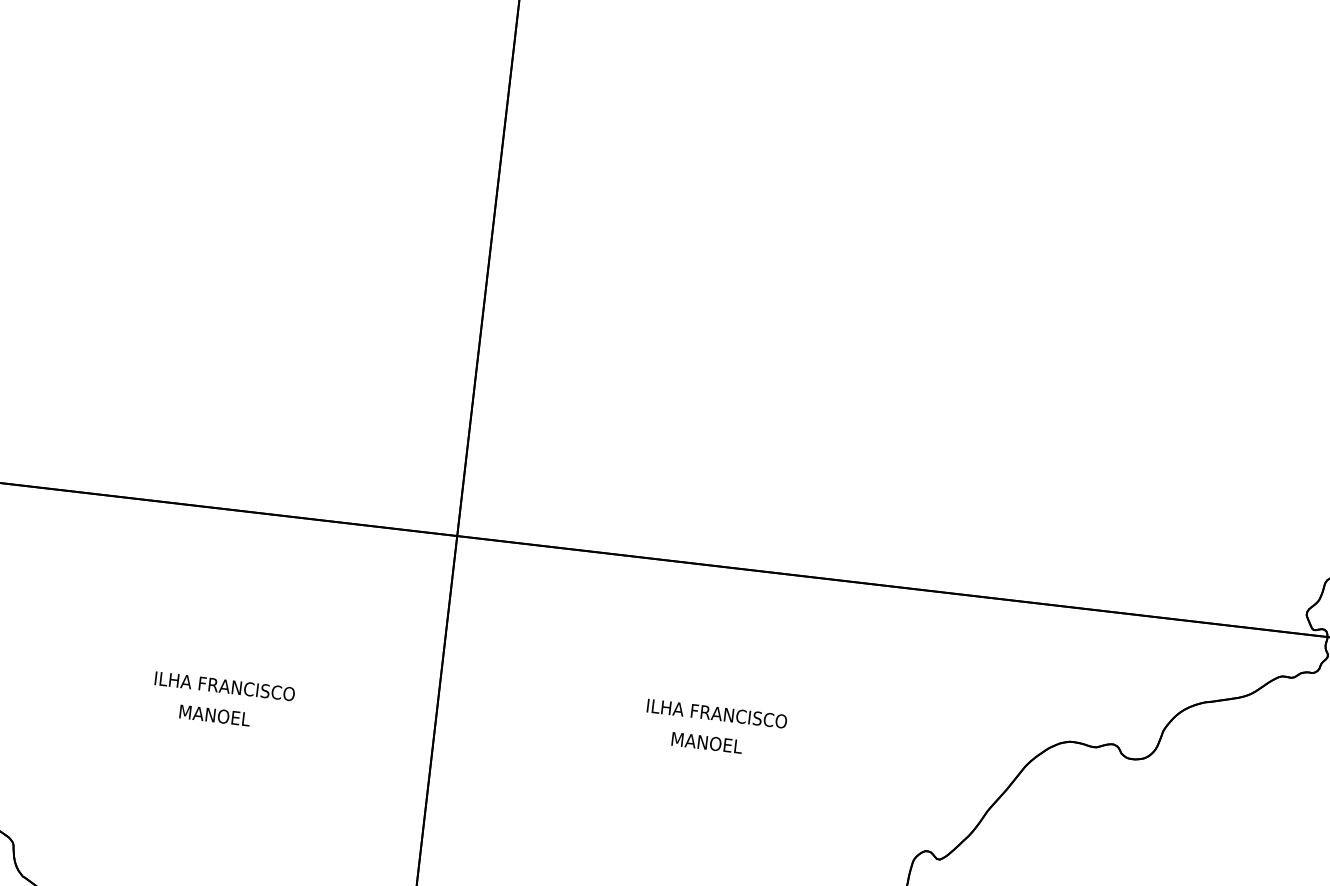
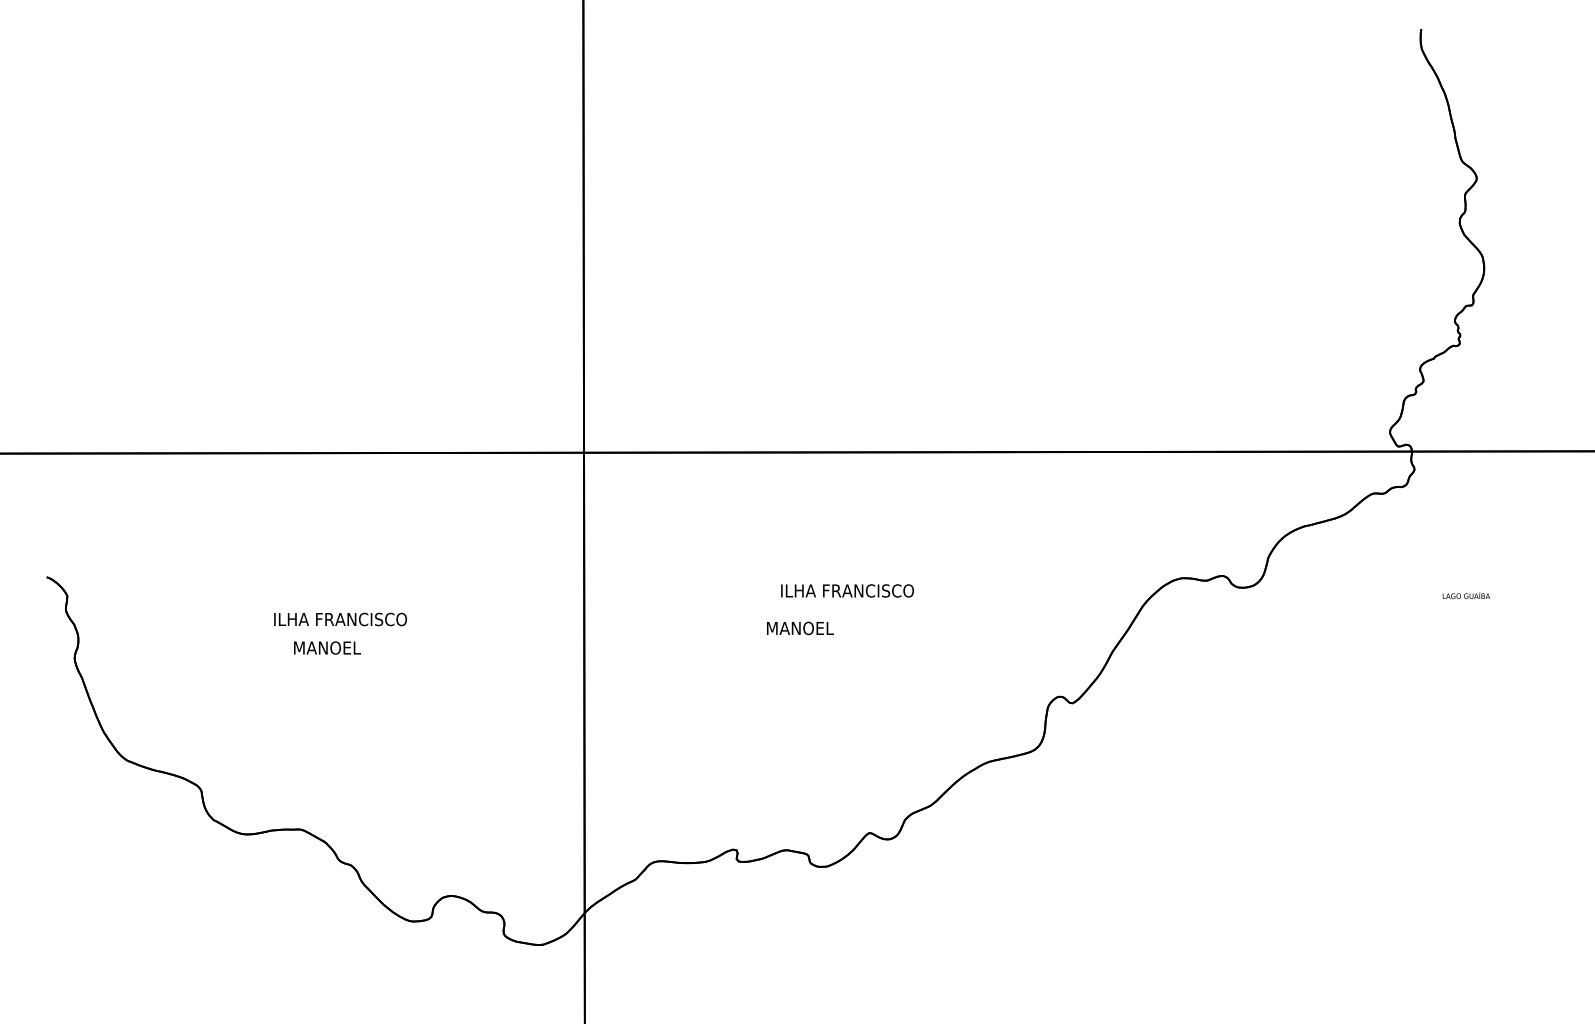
text: (224, 686) -> (340, 619), moved
text: (215, 715) -> (327, 647), moved
text: (707, 743) -> (800, 628), moved

